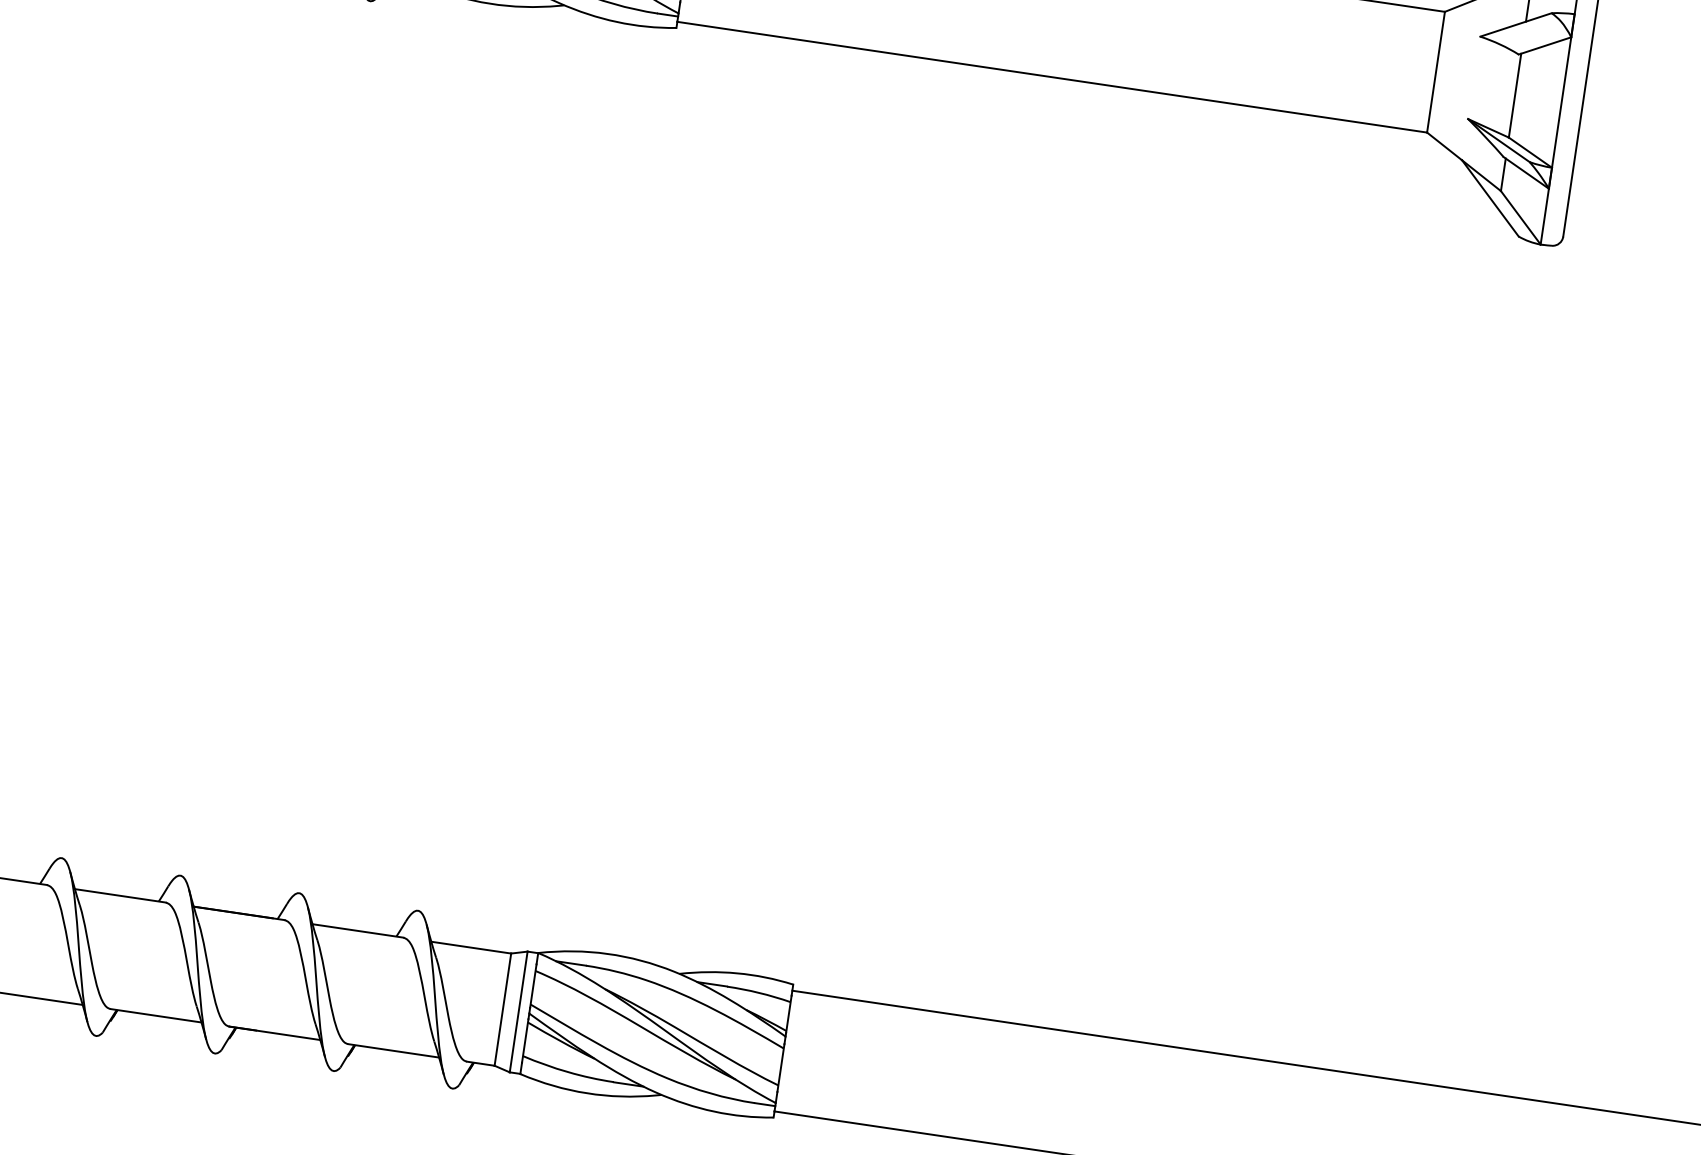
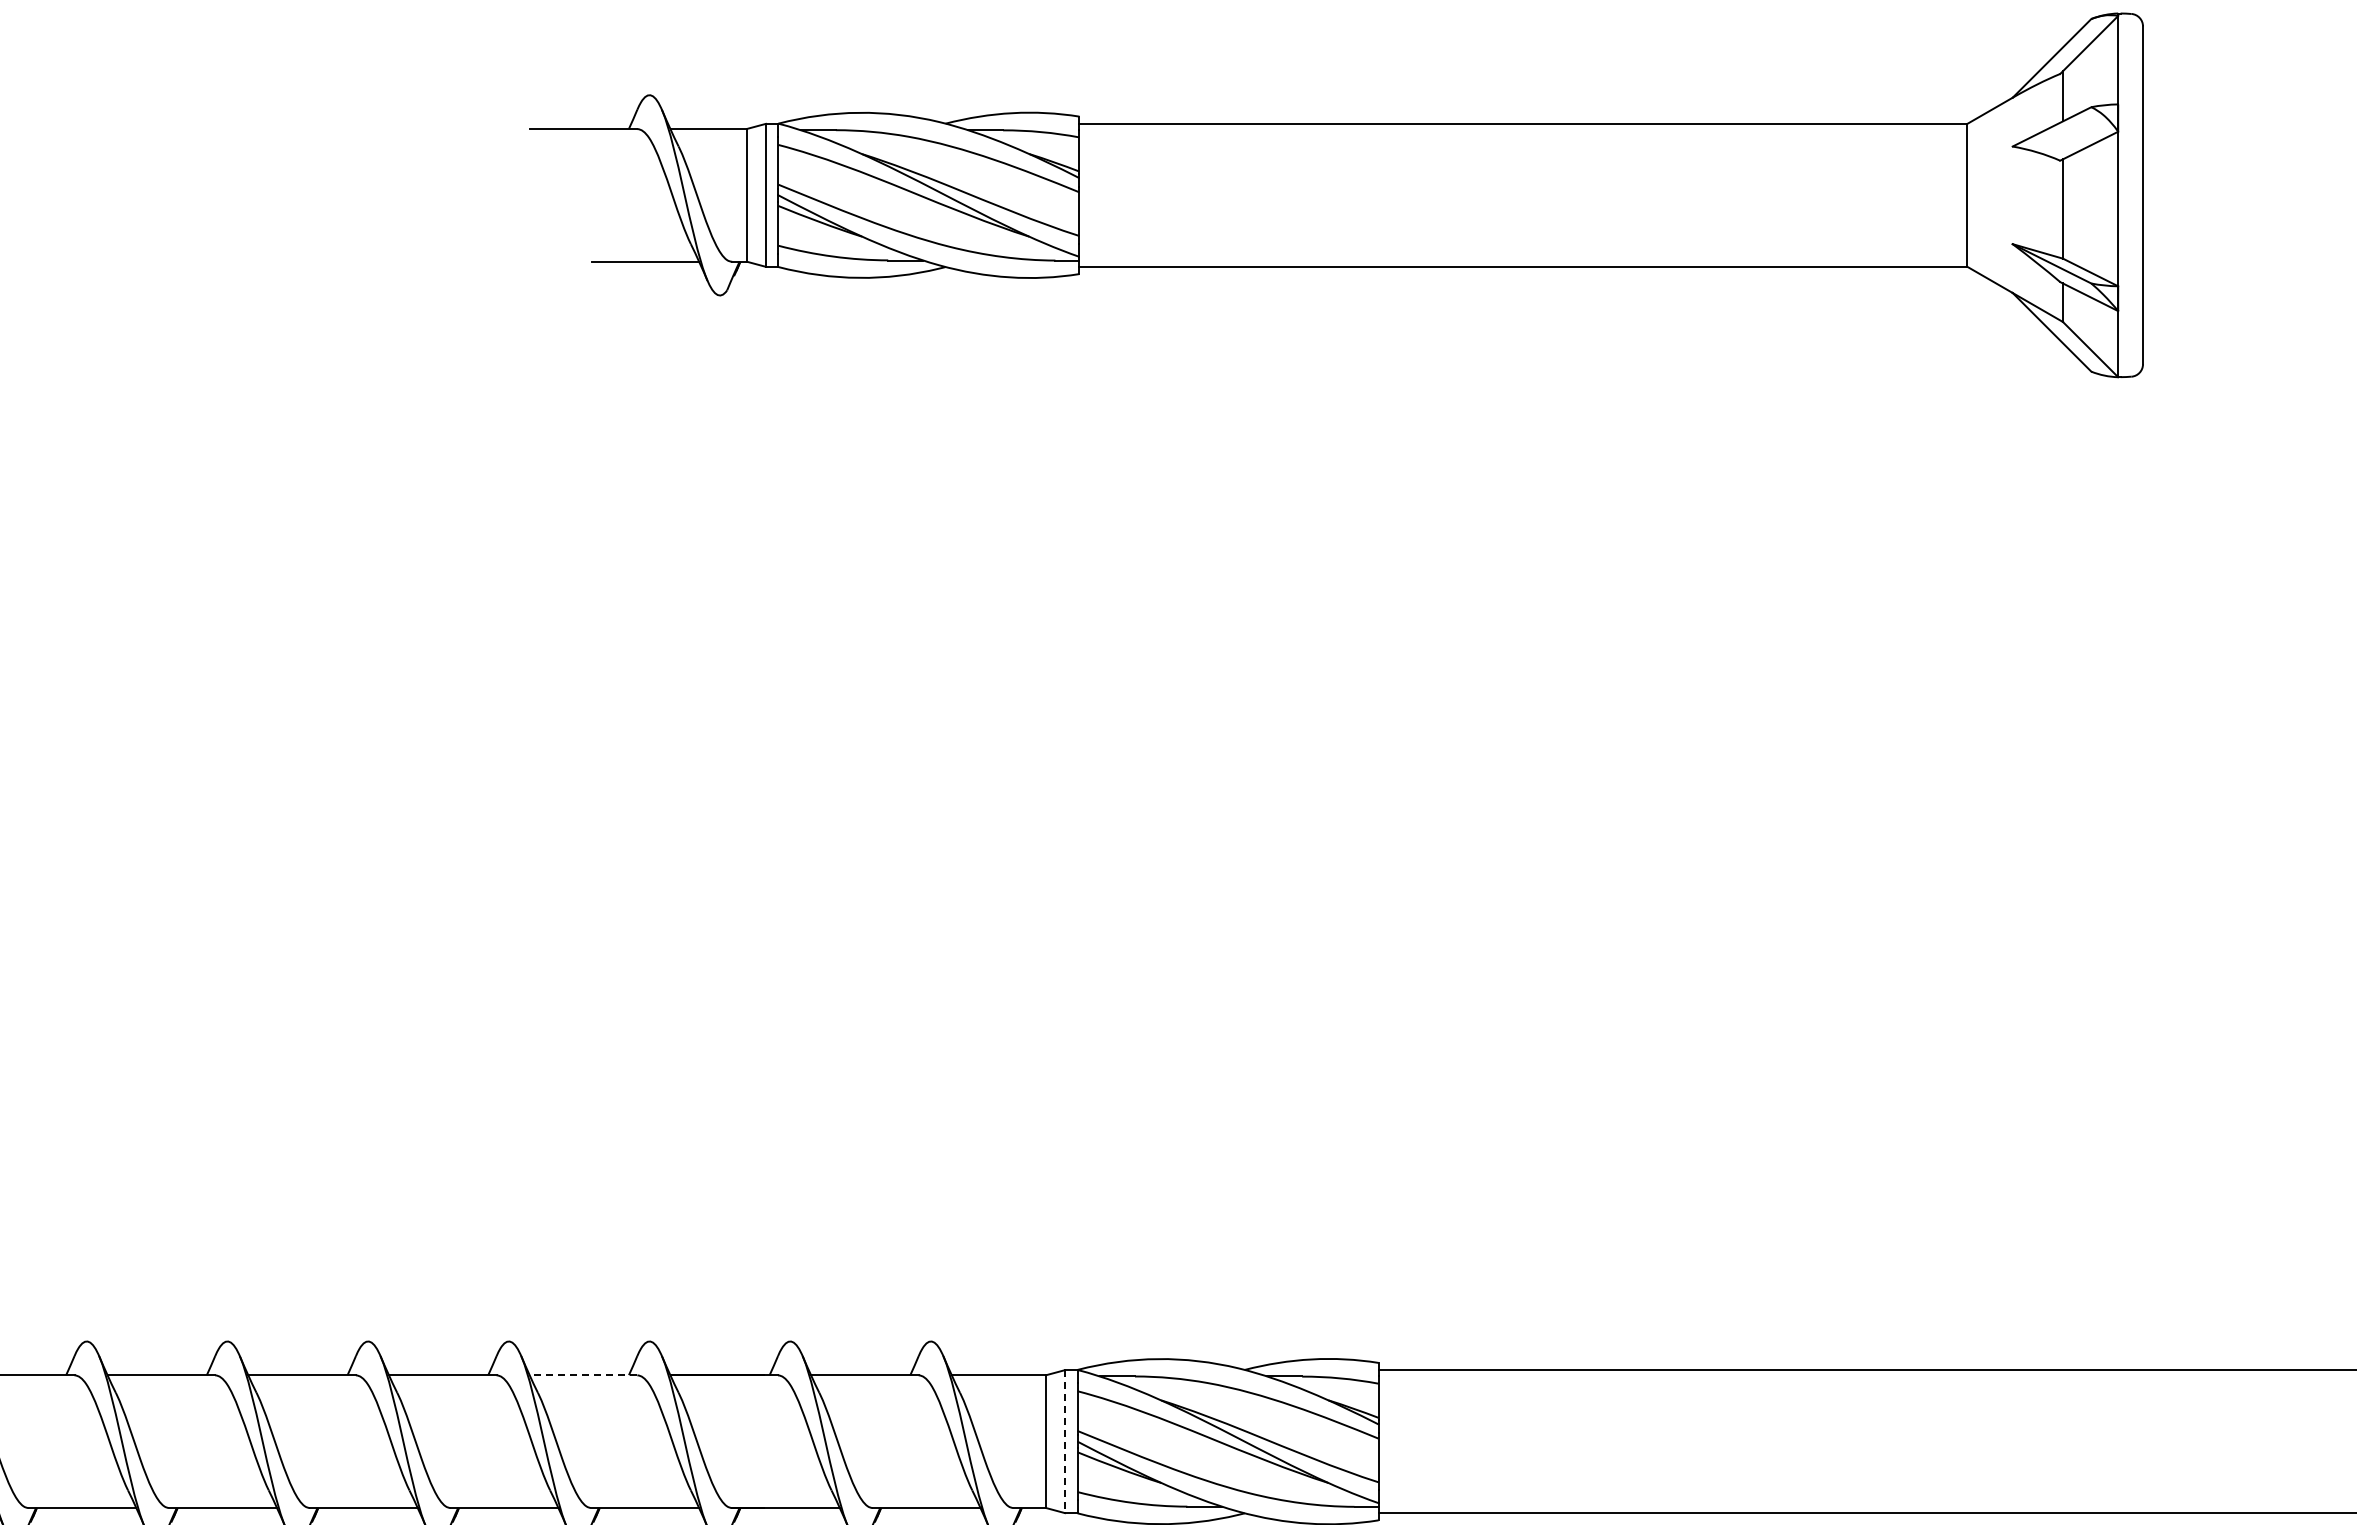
line: (120, 896) -> (583, 1375), solid -> dashed
line: (519, 1012) -> (1065, 1442), solid -> dashed

